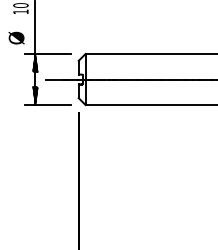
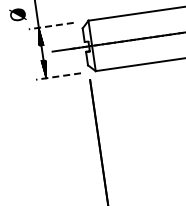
line: (47, 54) -> (50, 26), solid -> dashed
line: (47, 104) -> (58, 76), solid -> dashed

